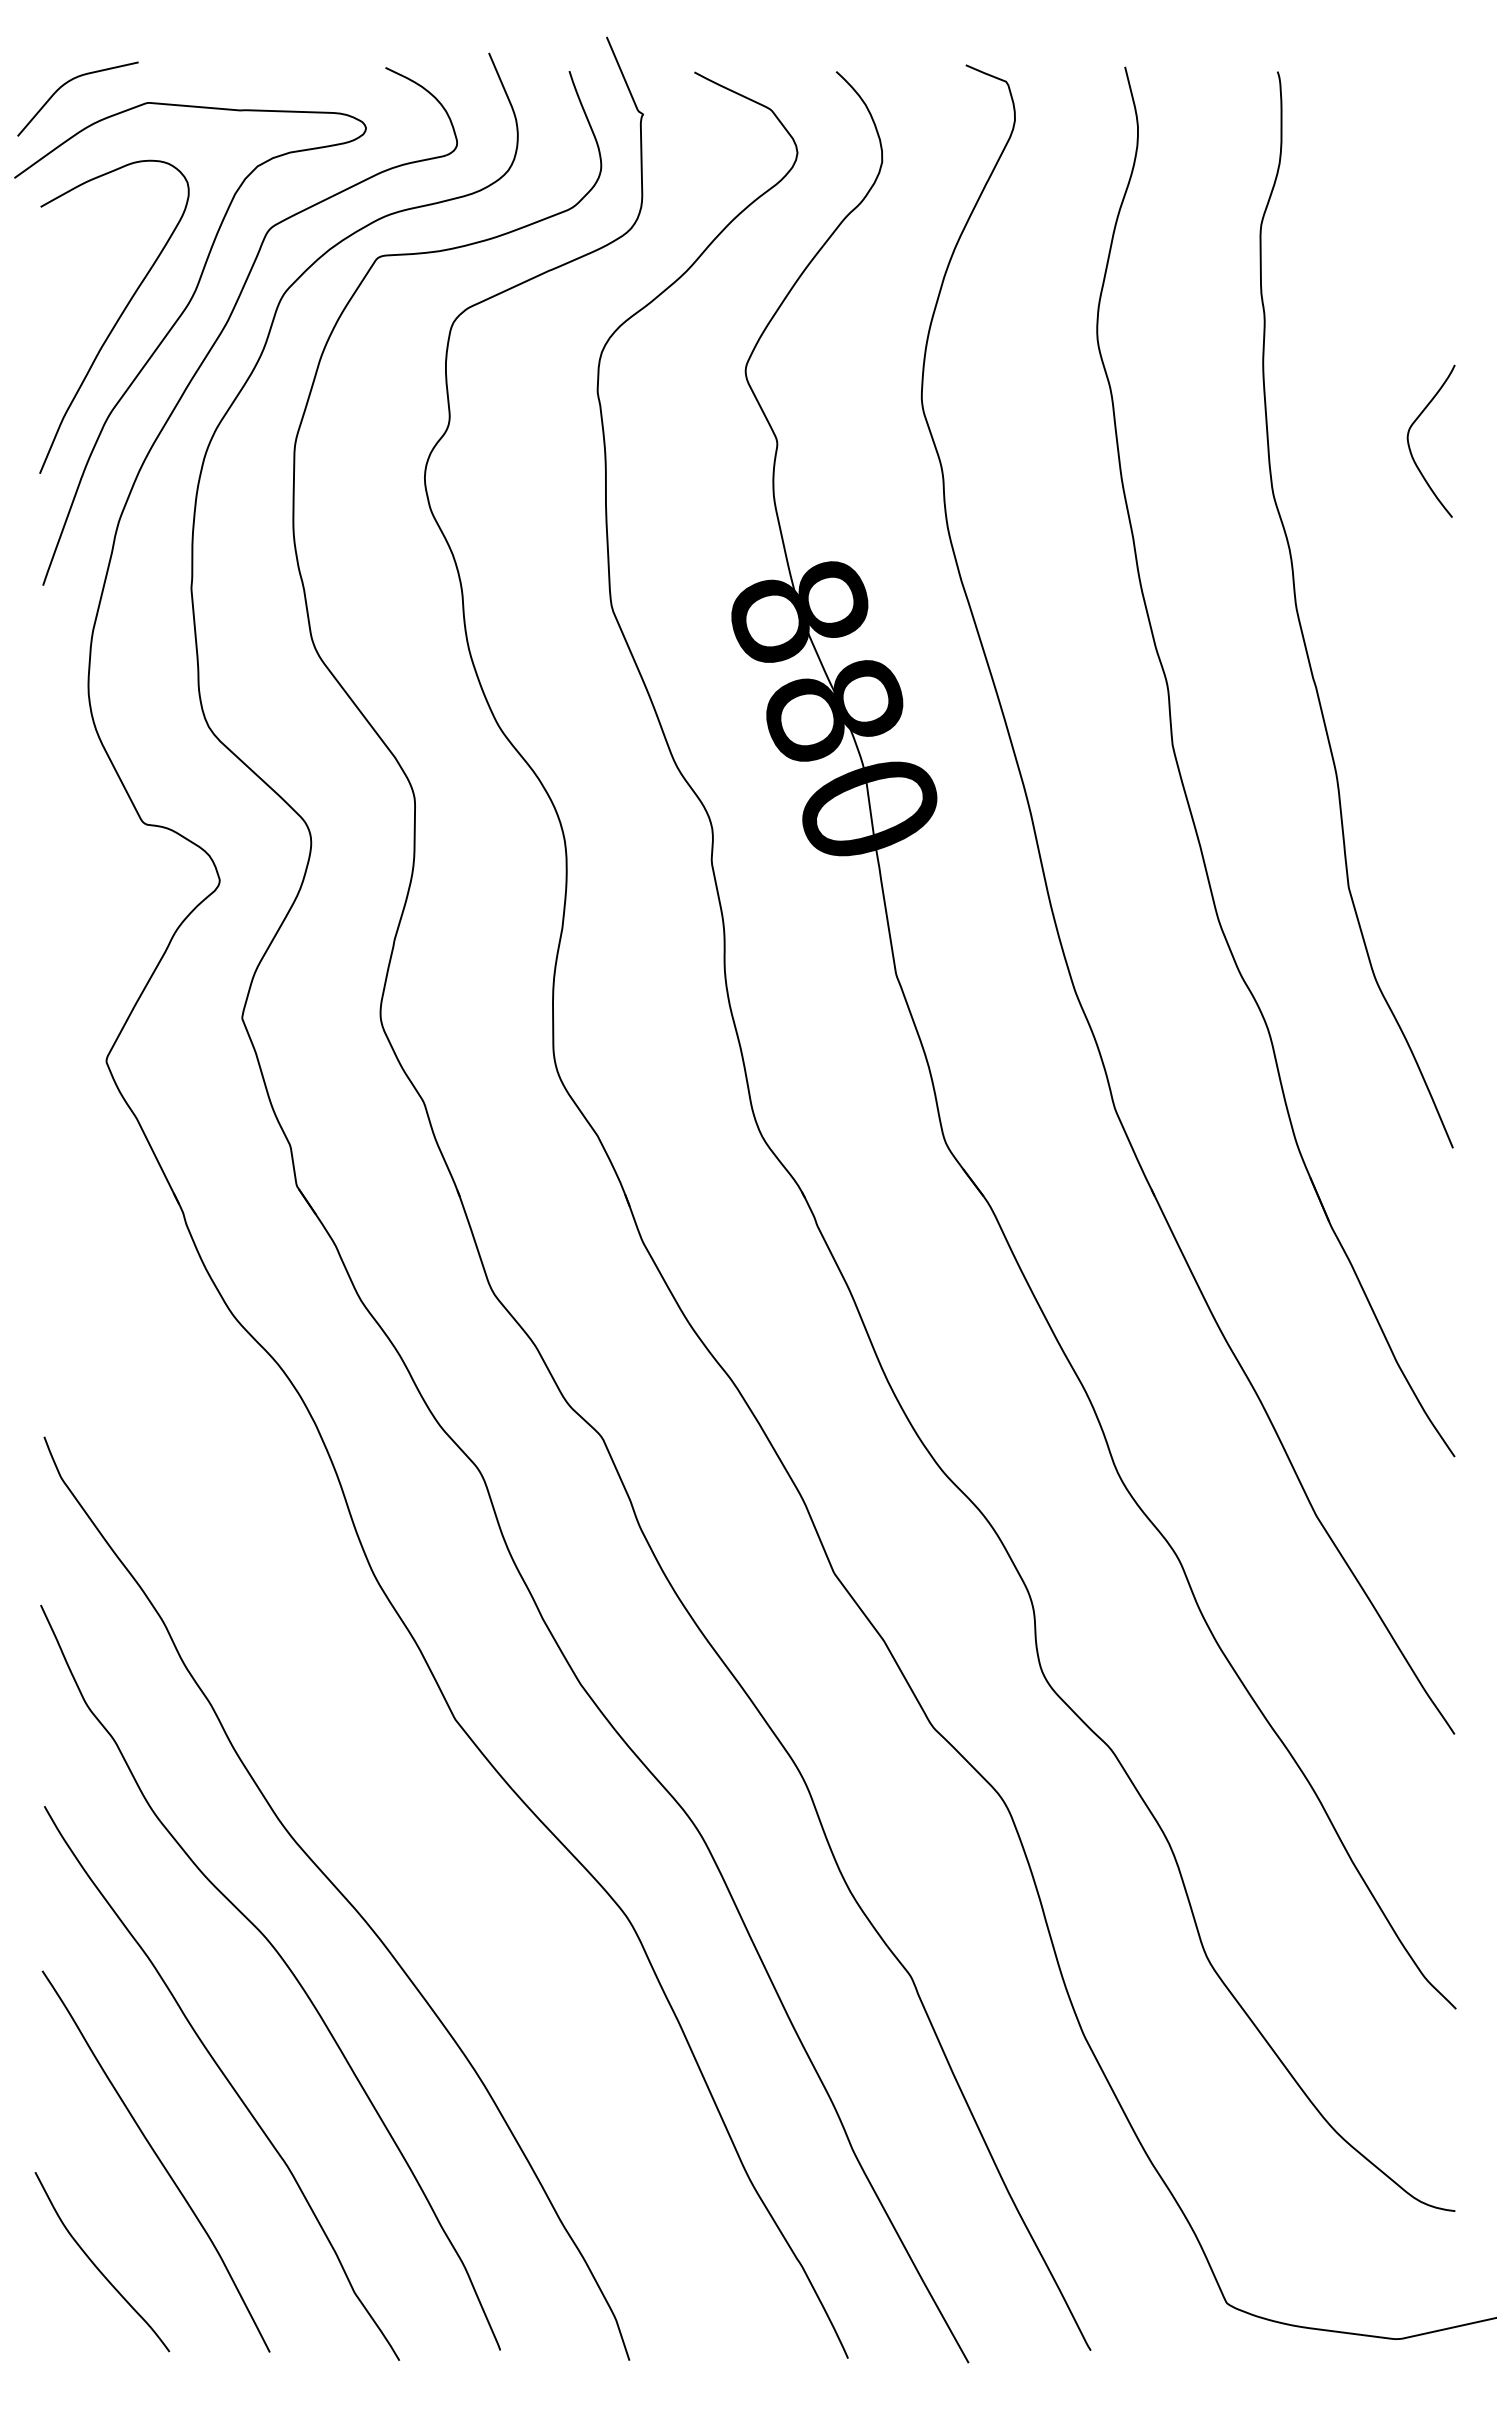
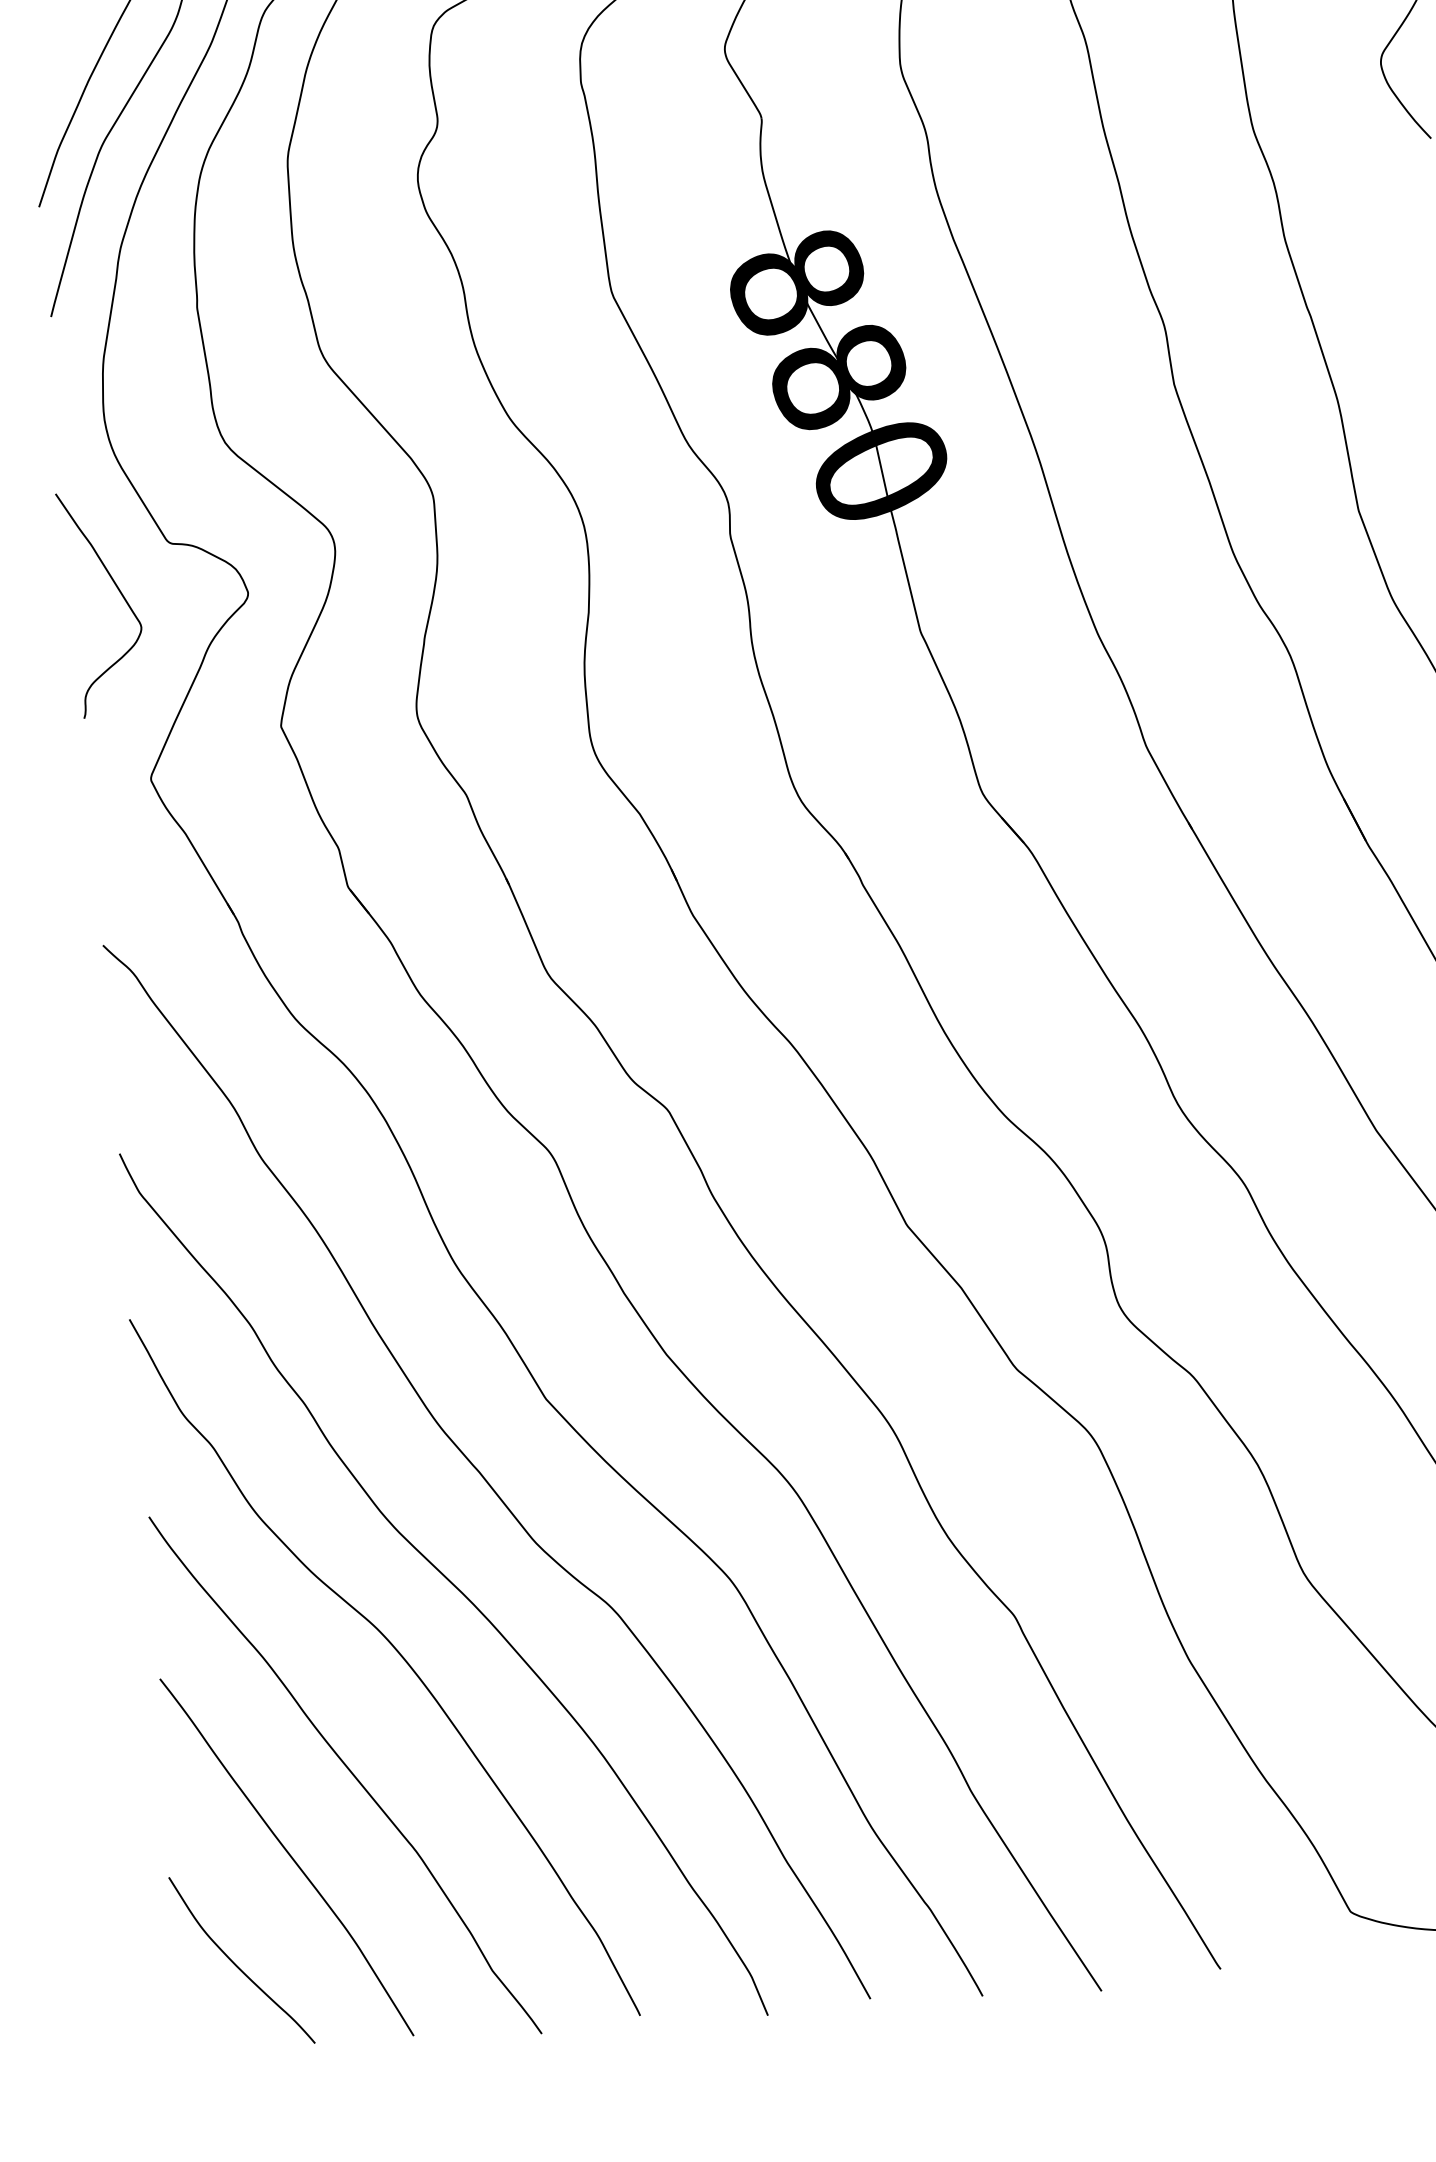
curve: (90, 870) -> (120, 593), added
curve: (385, 1791) -> (483, 1475), added

